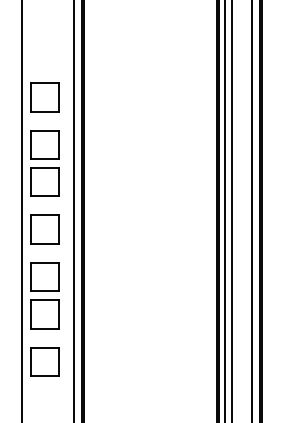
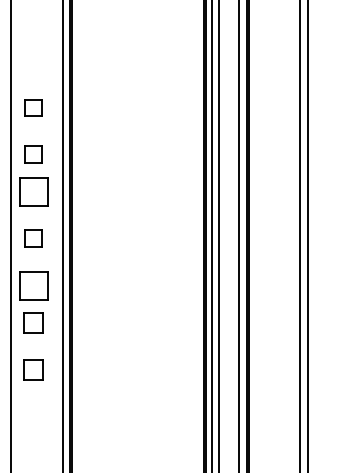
part: (44, 97) -> (33, 107), size x0.6
part: (44, 144) -> (33, 154), size x0.6
part: (44, 229) -> (33, 238), size x0.6
part: (44, 314) -> (33, 322), size x0.7
part: (44, 361) -> (33, 369), size x0.7

